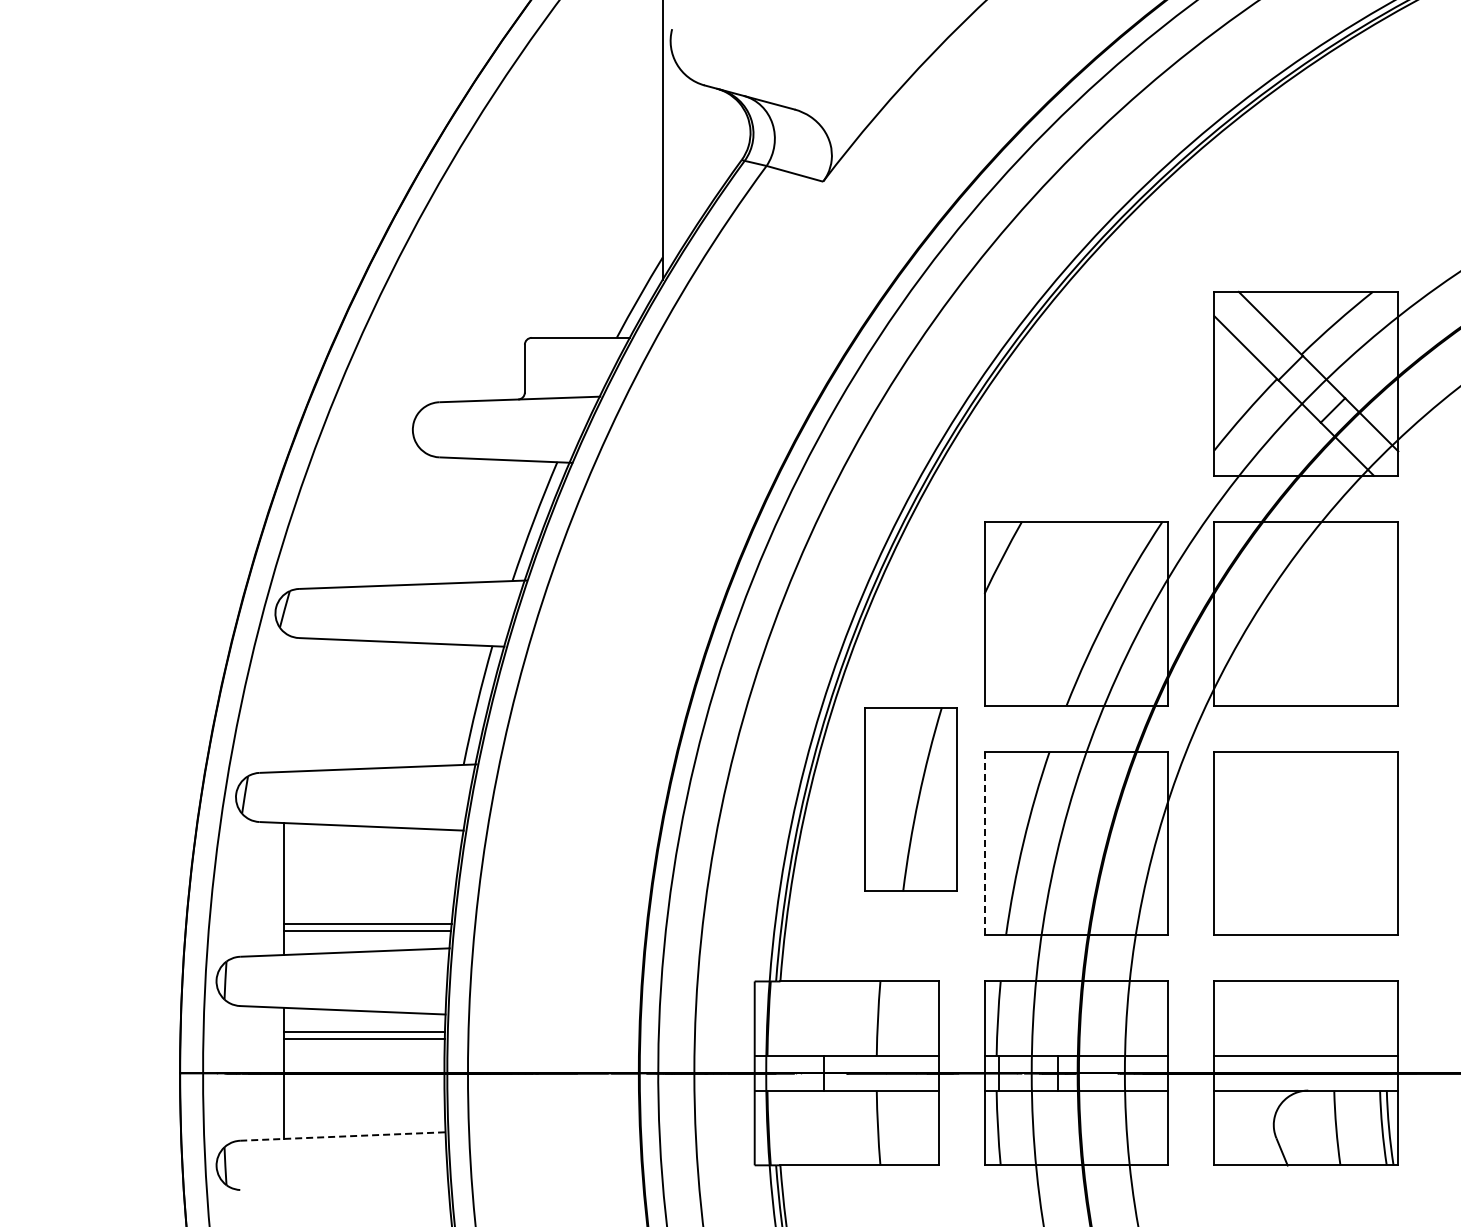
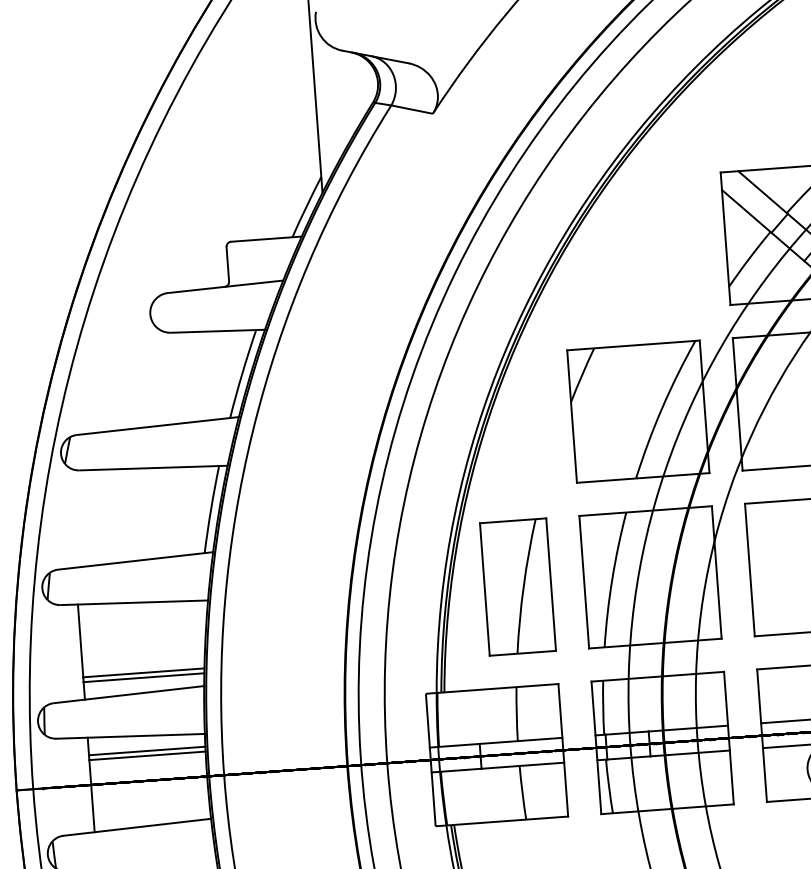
part: (910, 799) -> (517, 587), moved
line: (984, 843) -> (584, 582), dashed -> solid
line: (342, 1136) -> (137, 827), dashed -> solid

